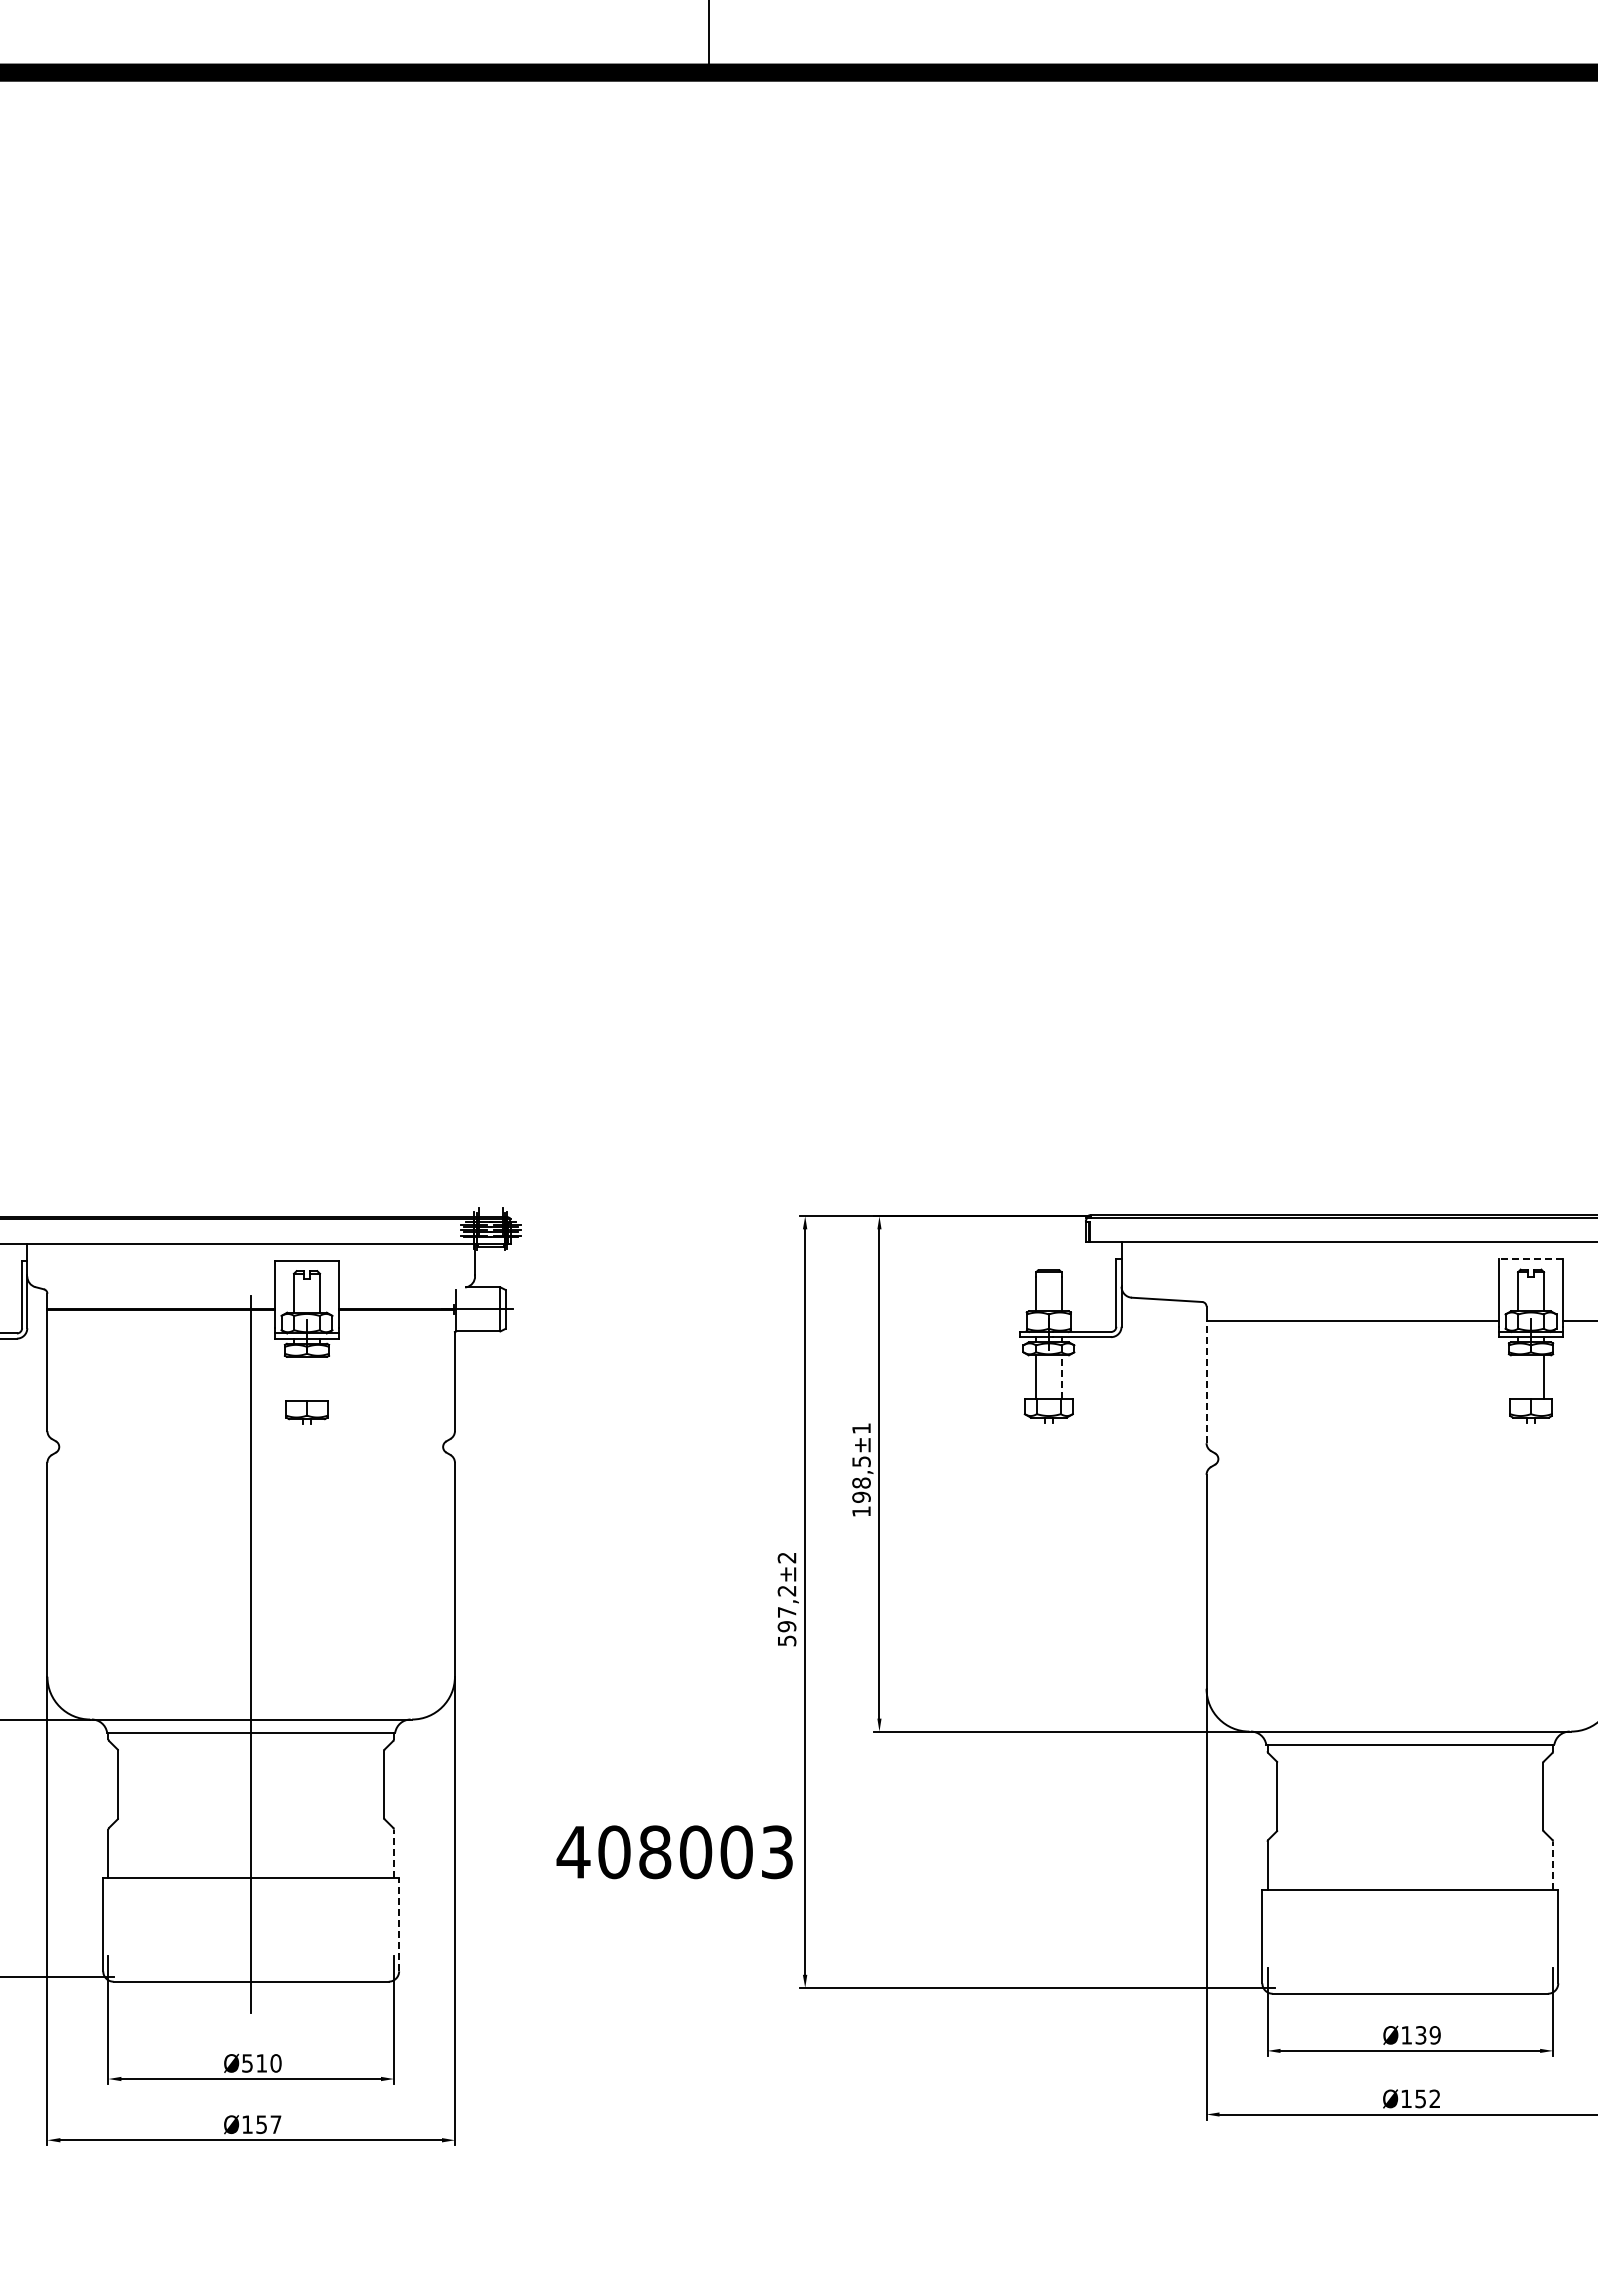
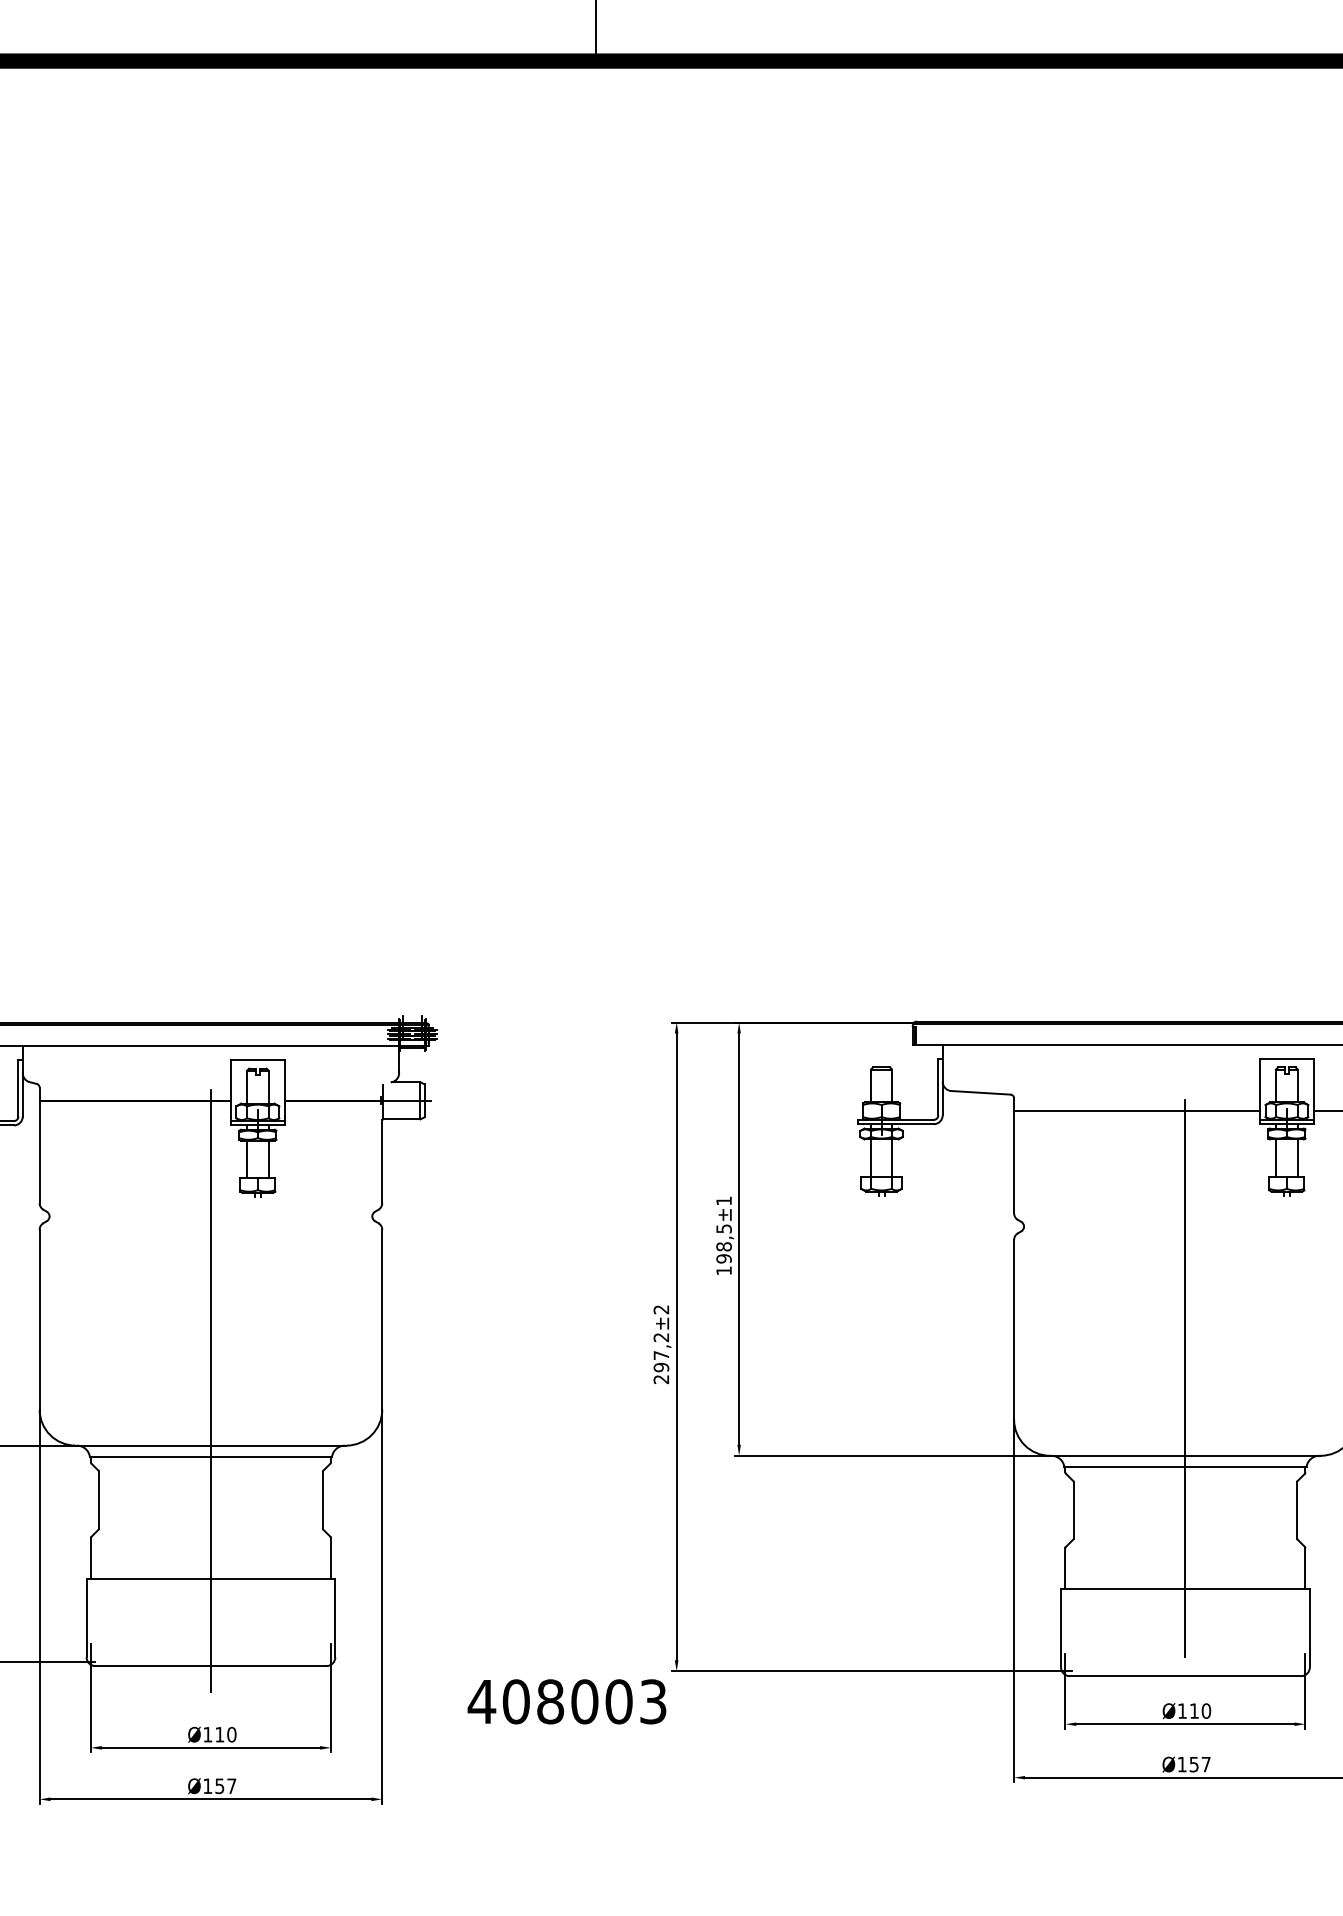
line: (1530, 1259) -> (1286, 1058), dashed -> solid
line: (1061, 1376) -> (892, 1157), dashed -> solid
line: (1518, 1377) -> (1276, 1158), added
line: (294, 1378) -> (247, 1158), added
line: (319, 1378) -> (268, 1158), added
line: (1206, 1382) -> (1014, 1162), dashed -> solid
line: (1410, 1639) -> (1185, 1378), added
text: (786, 1640) -> (660, 1379), 597,2 -> 297,2
text: (674, 1852) -> (566, 1702), moved
line: (393, 1853) -> (330, 1558), dashed -> solid
line: (1553, 1865) -> (1305, 1568), dashed -> solid
line: (399, 1924) -> (335, 1617), dashed -> solid
text: (1427, 2035) -> (1199, 1711), 139 -> 110
text: (247, 2063) -> (207, 1734), 510 -> 110
text: (1434, 2098) -> (1205, 1764), 152 -> 157

